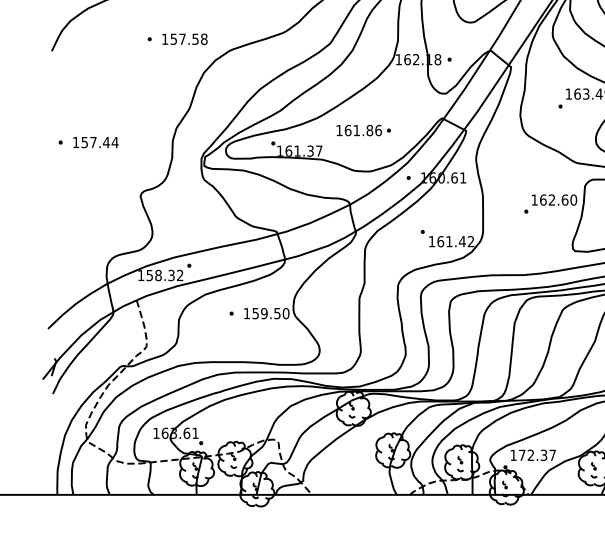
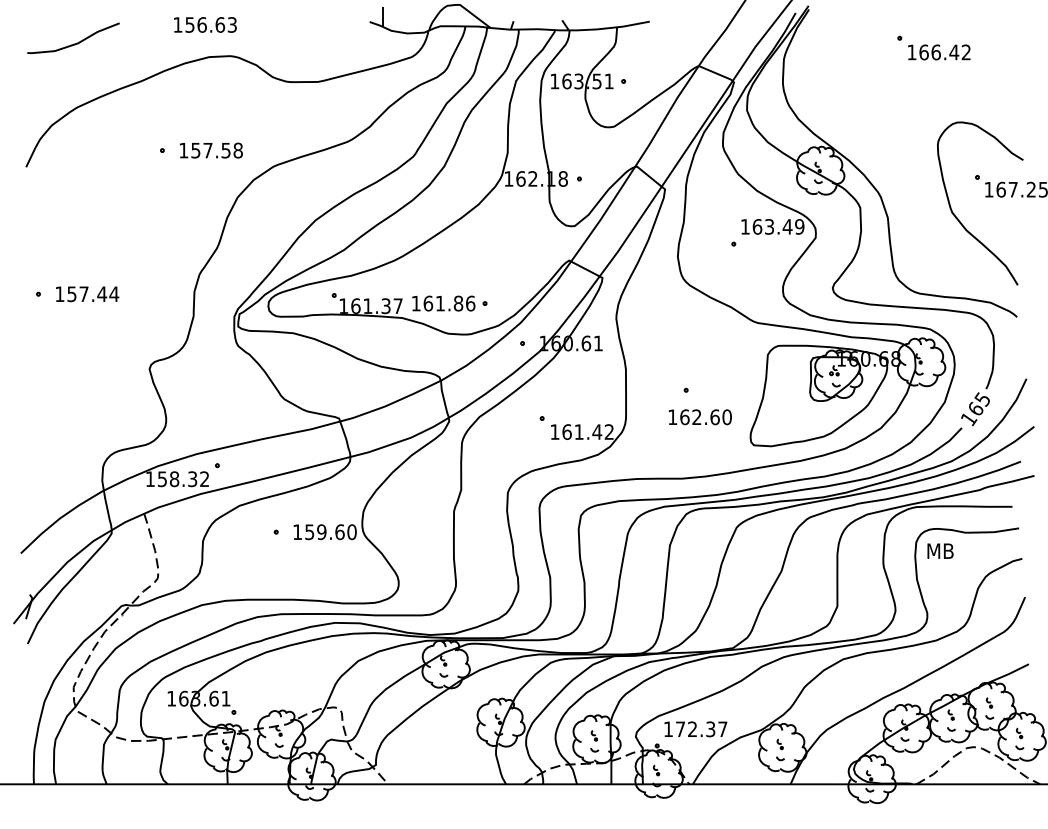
part: (363, 130) -> (449, 303), moved
text: (553, 200) -> (699, 417), moved
text: (277, 313) -> (339, 532), 159.50 -> 159.60

